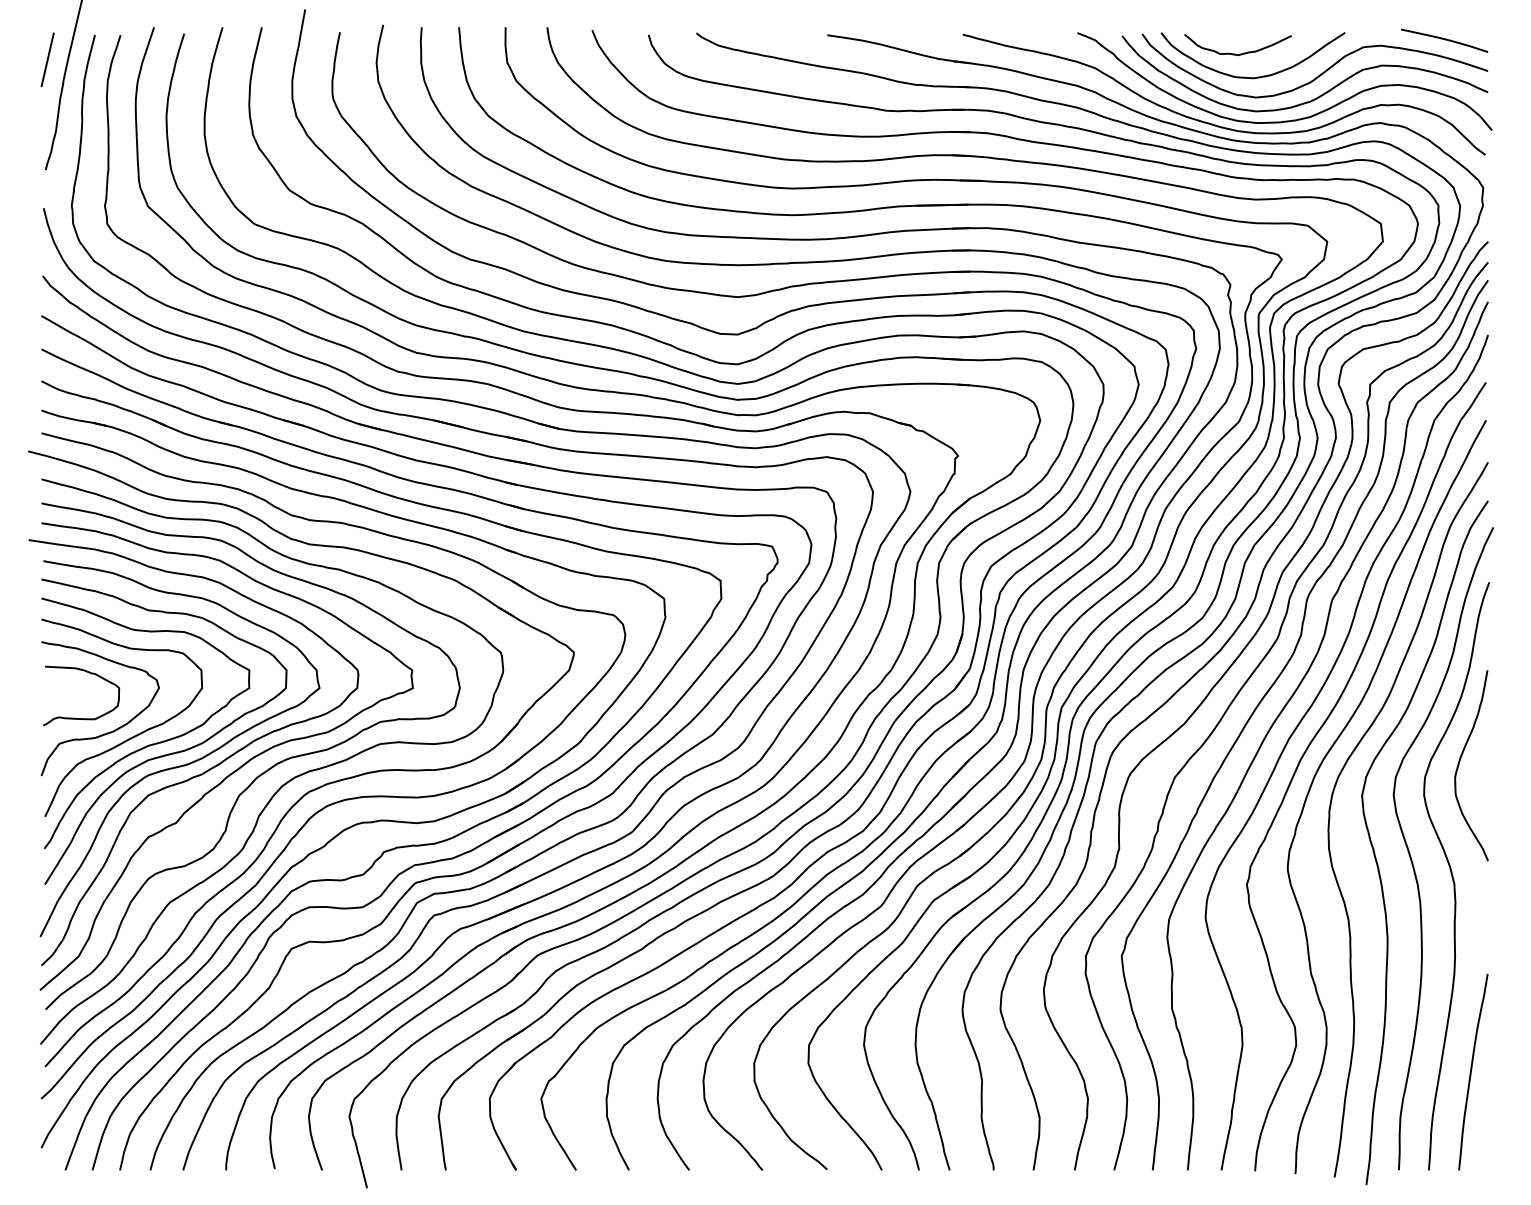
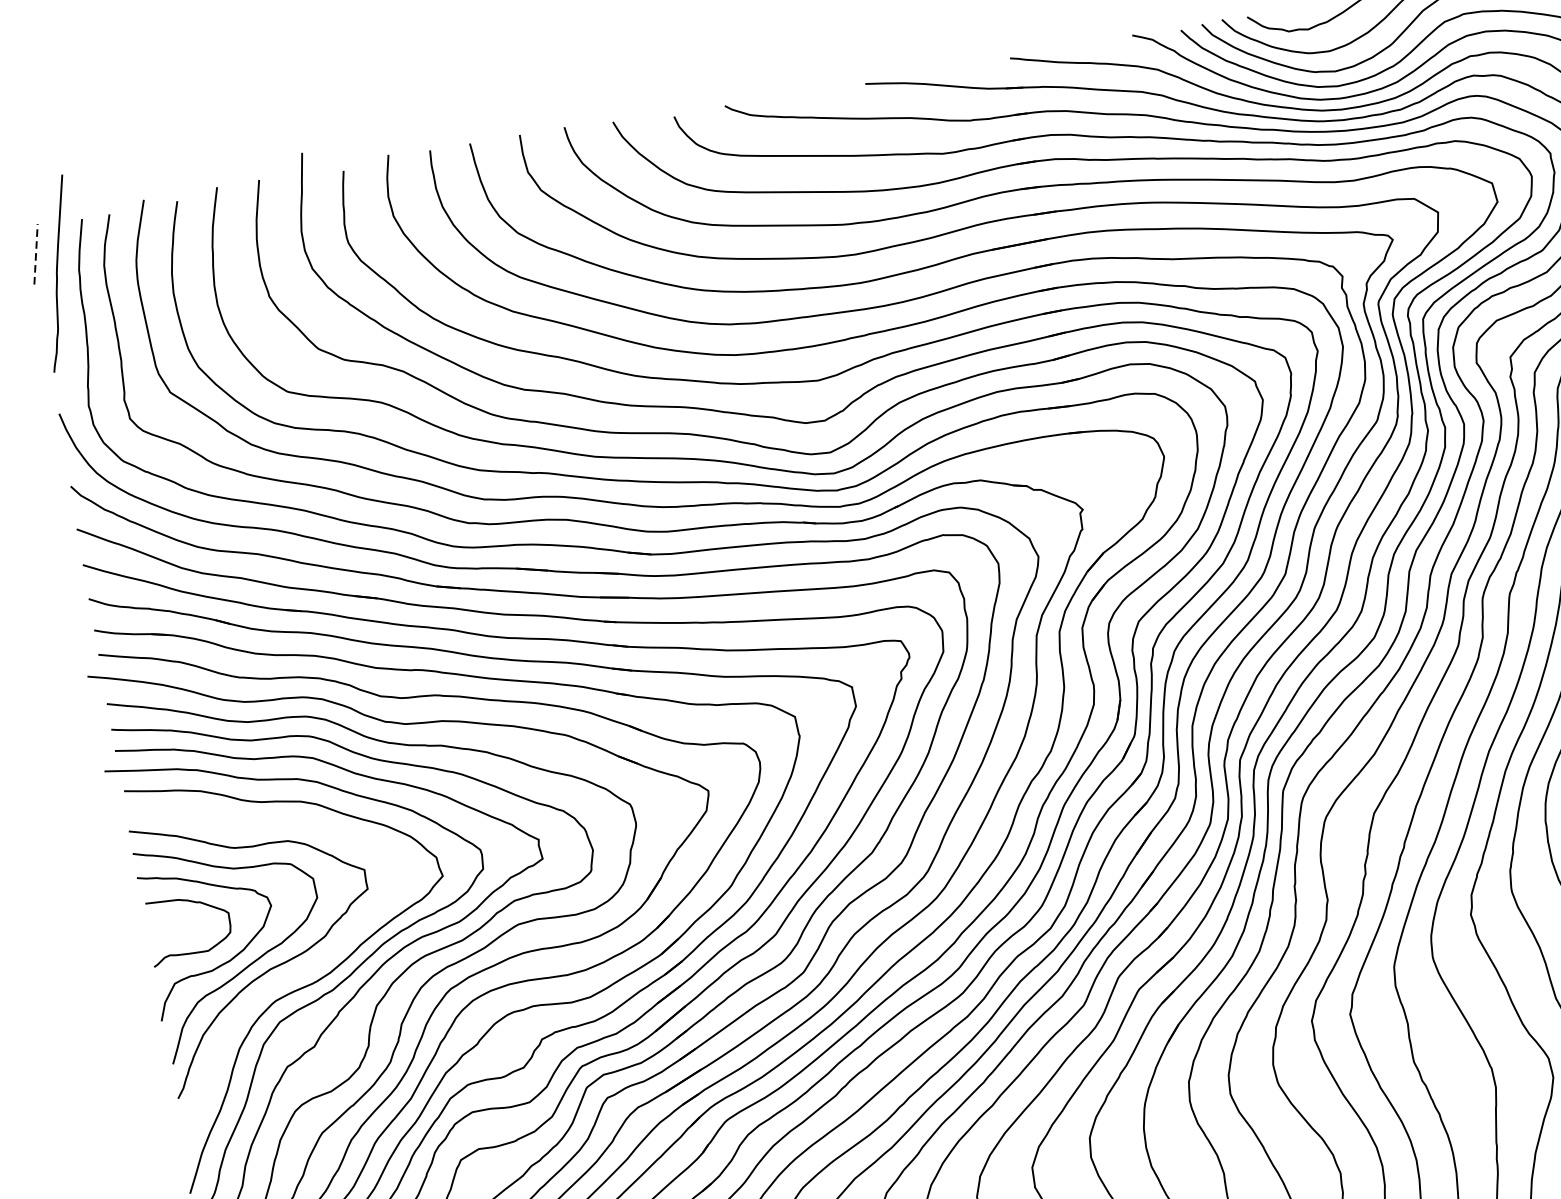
line: (47, 59) -> (35, 253), solid -> dashed
curve: (168, 753) -> (293, 973), removed

